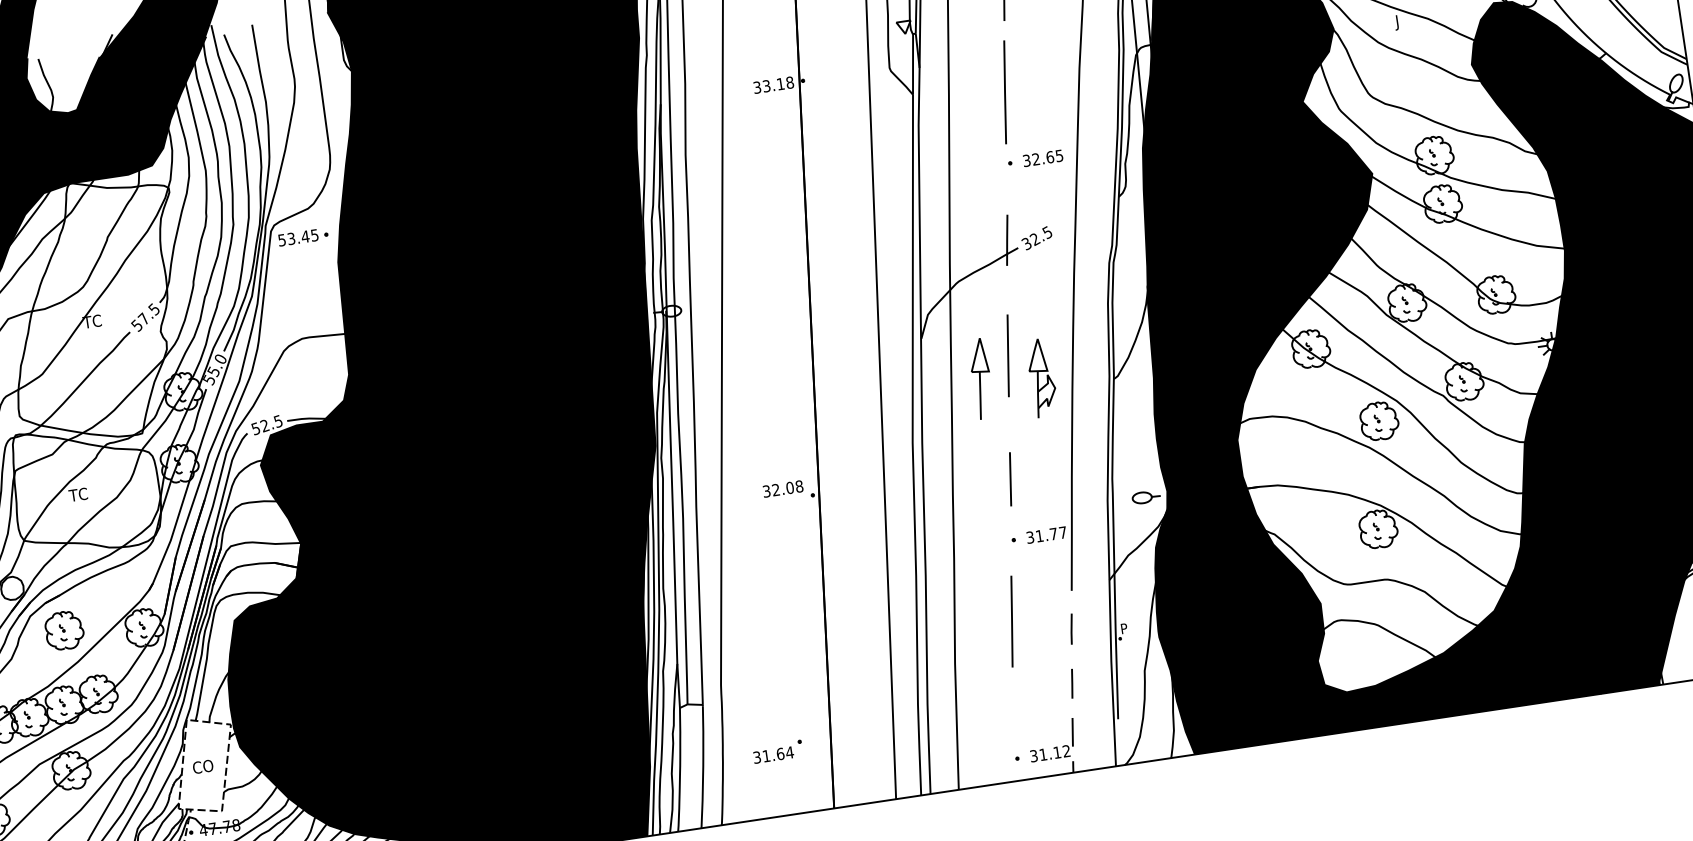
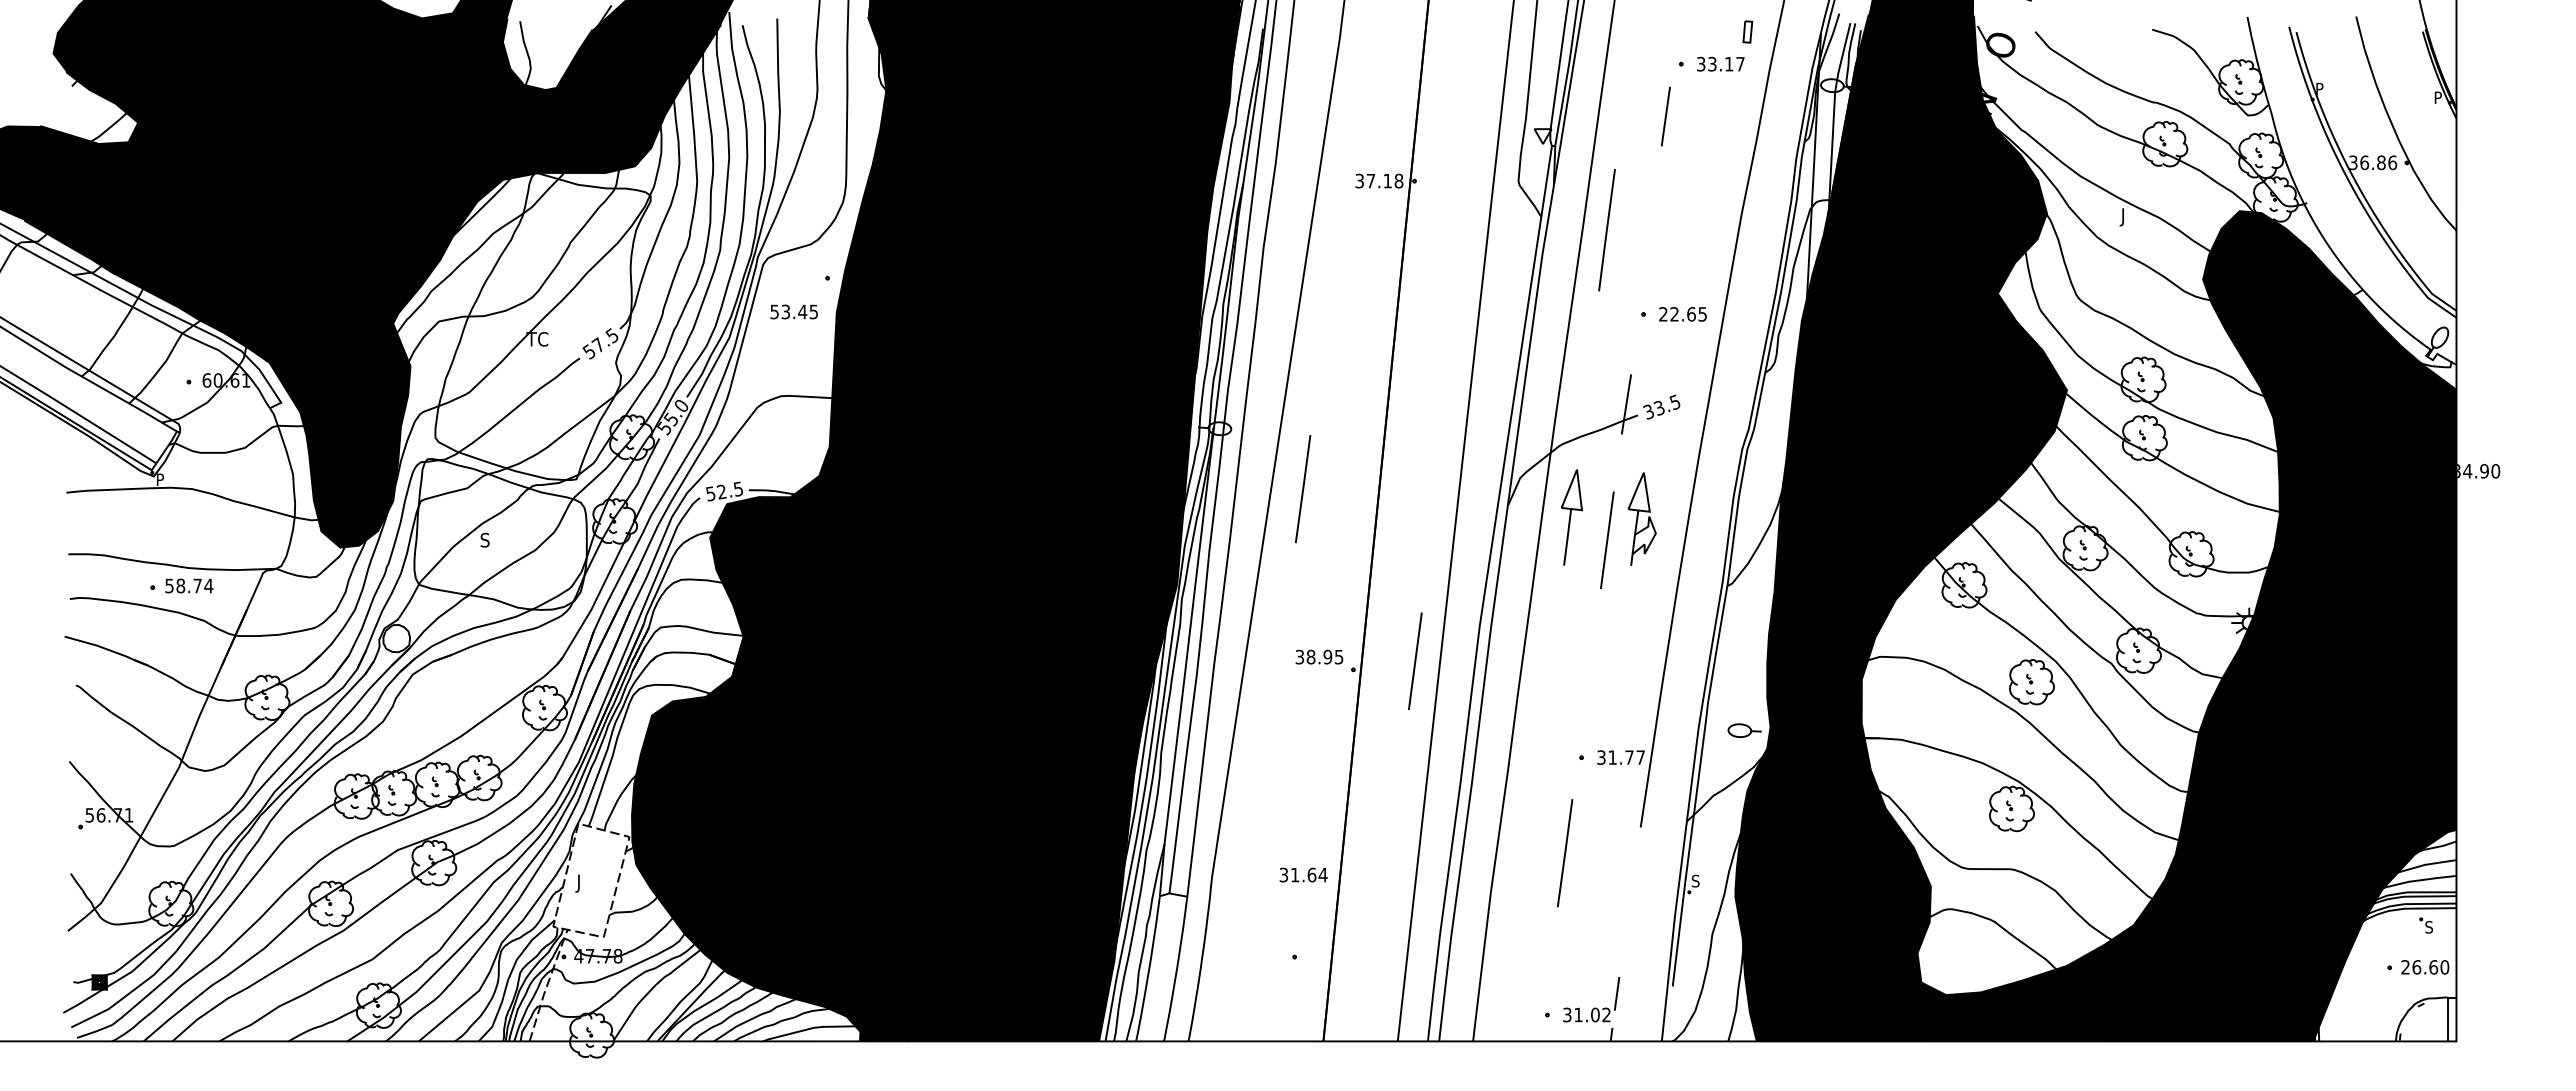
text: (766, 85) -> (1370, 180), 33.18 -> 37.18
line: (1004, 92) -> (1606, 230), moved
text: (1026, 160) -> (1663, 314), 32.65 -> 22.65
text: (297, 237) -> (793, 311), moved
text: (1035, 238) -> (1659, 407), 32.5 -> 33.5
line: (748, 351) -> (1303, 489), added
part: (1041, 377) -> (1641, 518), moved
part: (981, 378) -> (1571, 517), moved
line: (863, 479) -> (1415, 660), added
line: (1010, 479) -> (1588, 685), removed
text: (787, 487) -> (1324, 656), 32.08 -> 38.95
text: (78, 494) -> (490, 539), TC -> S
text: (1123, 628) -> (1695, 880), P -> S
line: (1071, 629) -> (1633, 872), removed
part: (64, 630) -> (450, 697), removed
line: (1071, 683) -> (1624, 936), removed
text: (1057, 752) -> (1595, 1014), 31.12 -> 31.02
text: (773, 754) -> (1303, 874), moved
text: (202, 768) -> (588, 883), CO -> J

